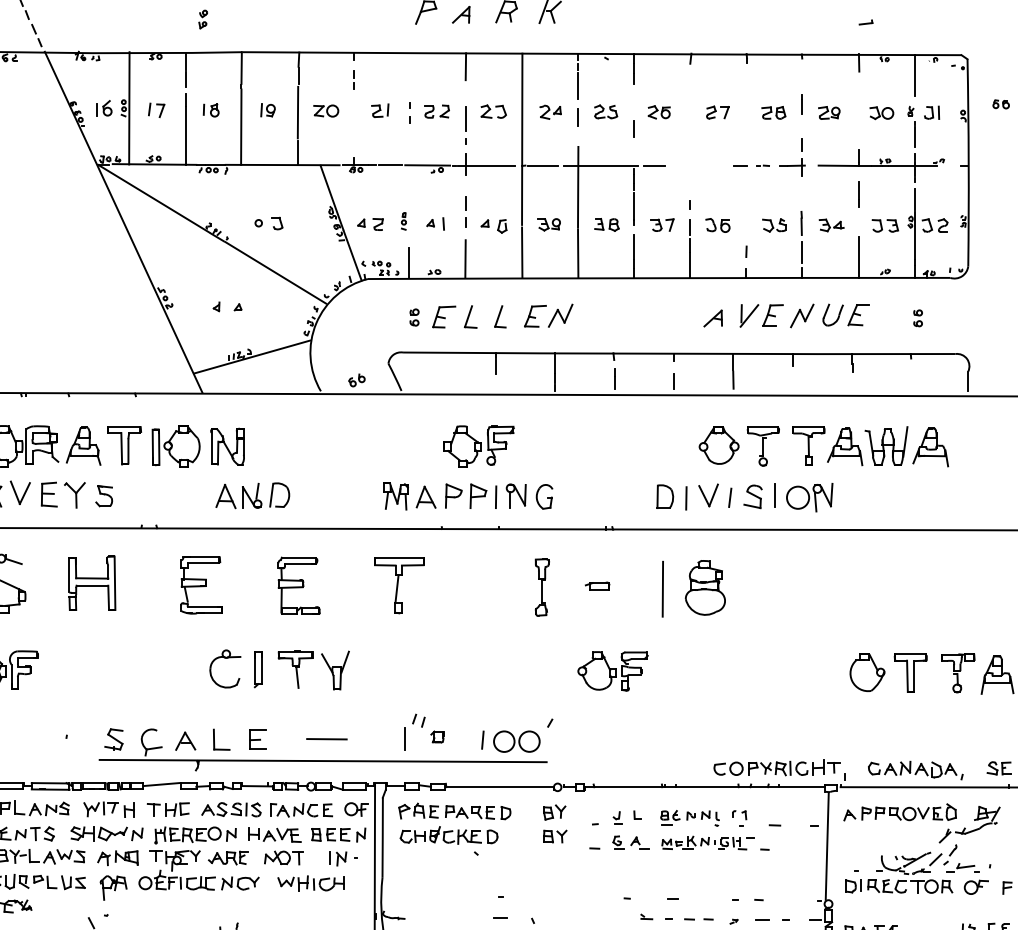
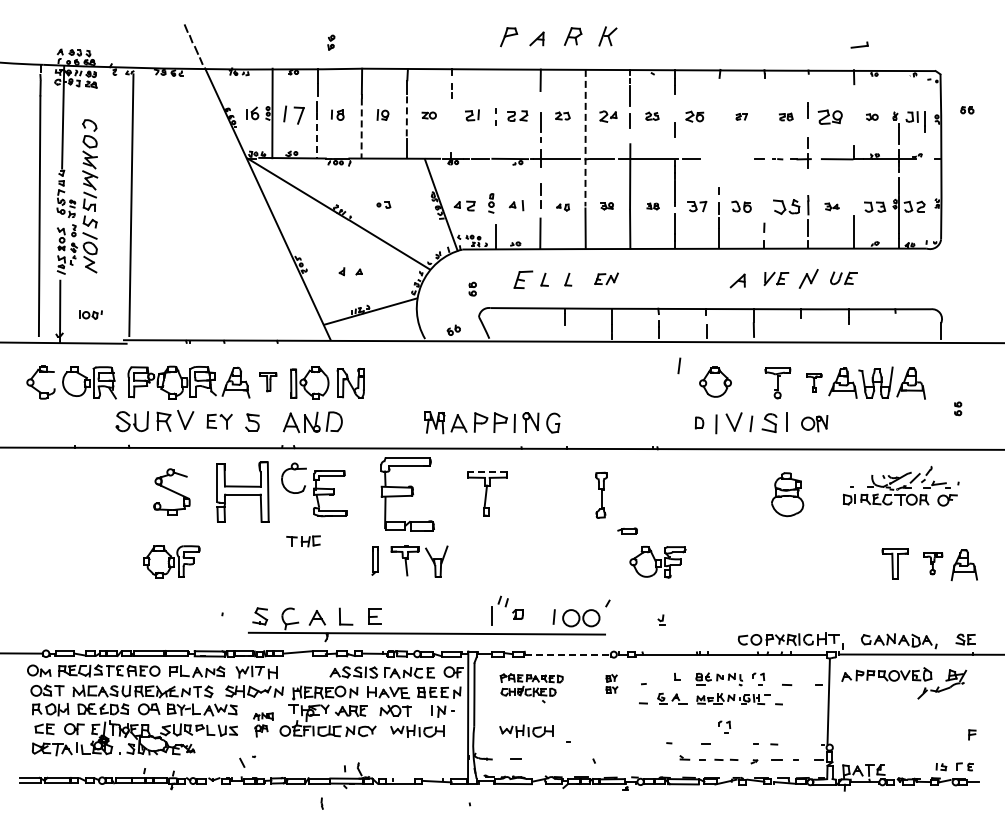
part: (865, 21) -> (859, 44), size x1.6
line: (914, 74) -> (898, 86), removed
part: (156, 109) -> (294, 114), size x1.6
part: (325, 110) -> (428, 115), size x0.7
part: (493, 110) -> (562, 115), size x0.7
line: (297, 112) -> (406, 116), solid -> dashed
part: (606, 112) -> (652, 116), size x0.7
part: (717, 112) -> (741, 116), size x0.6
part: (774, 112) -> (786, 116), size x0.7
part: (829, 112) -> (830, 116), size x1.4
part: (882, 112) -> (872, 116), size x0.6
line: (241, 127) -> (361, 128), solid -> dashed
line: (185, 135) -> (317, 135), solid -> dashed
line: (522, 139) -> (585, 138), solid -> dashed
line: (858, 193) -> (924, 121), moved
part: (402, 221) -> (490, 203), size x1.4
part: (268, 222) -> (383, 204), size x0.6
part: (548, 223) -> (606, 205), size x0.7
part: (606, 225) -> (652, 206), size x0.6
part: (774, 225) -> (786, 206), size x1.4
part: (830, 225) -> (831, 206), size x0.7
part: (493, 226) -> (562, 207), size x0.6
part: (548, 315) -> (606, 278), size x0.6
part: (761, 315) -> (776, 278), size x0.7
part: (845, 315) -> (843, 278), size x0.7
part: (414, 316) -> (472, 288), moved
part: (470, 316) -> (544, 279), size x0.7
part: (500, 316) -> (568, 279), size x0.7
part: (918, 317) -> (958, 408), moved
line: (640, 424) -> (679, 365), added
part: (719, 444) -> (715, 381), moved
part: (124, 445) -> (268, 382), size x0.6
part: (479, 445) -> (551, 382), removed
part: (809, 445) -> (814, 382), size x0.6
part: (62, 494) -> (219, 421), size x0.7
part: (252, 496) -> (312, 422), moved
part: (468, 496) -> (492, 422), moved
part: (665, 496) -> (699, 422), size x0.6
part: (809, 497) -> (814, 423), size x0.7
line: (399, 558) -> (487, 472), solid -> dashed
part: (91, 582) -> (242, 491), size x1.4
part: (298, 585) -> (407, 493), size x1.6
part: (597, 585) -> (627, 530), moved
part: (705, 587) -> (787, 494), moved
line: (662, 588) -> (697, 496), removed
part: (224, 659) -> (293, 470), moved
part: (867, 671) -> (860, 562), removed
part: (958, 672) -> (933, 563), size x0.7
line: (326, 739) -> (429, 616), removed
line: (500, 787) -> (568, 654), solid -> dashed
part: (168, 809) -> (303, 541), moved
part: (617, 817) -> (661, 619), moved
part: (554, 823) -> (611, 683), size x0.6
part: (454, 828) -> (531, 687), size x0.7
part: (917, 869) -> (900, 486), moved
part: (118, 874) -> (263, 724), size x0.6
part: (696, 877) -> (724, 726), added
part: (448, 882) -> (526, 730), added
line: (499, 917) -> (515, 758), moved

